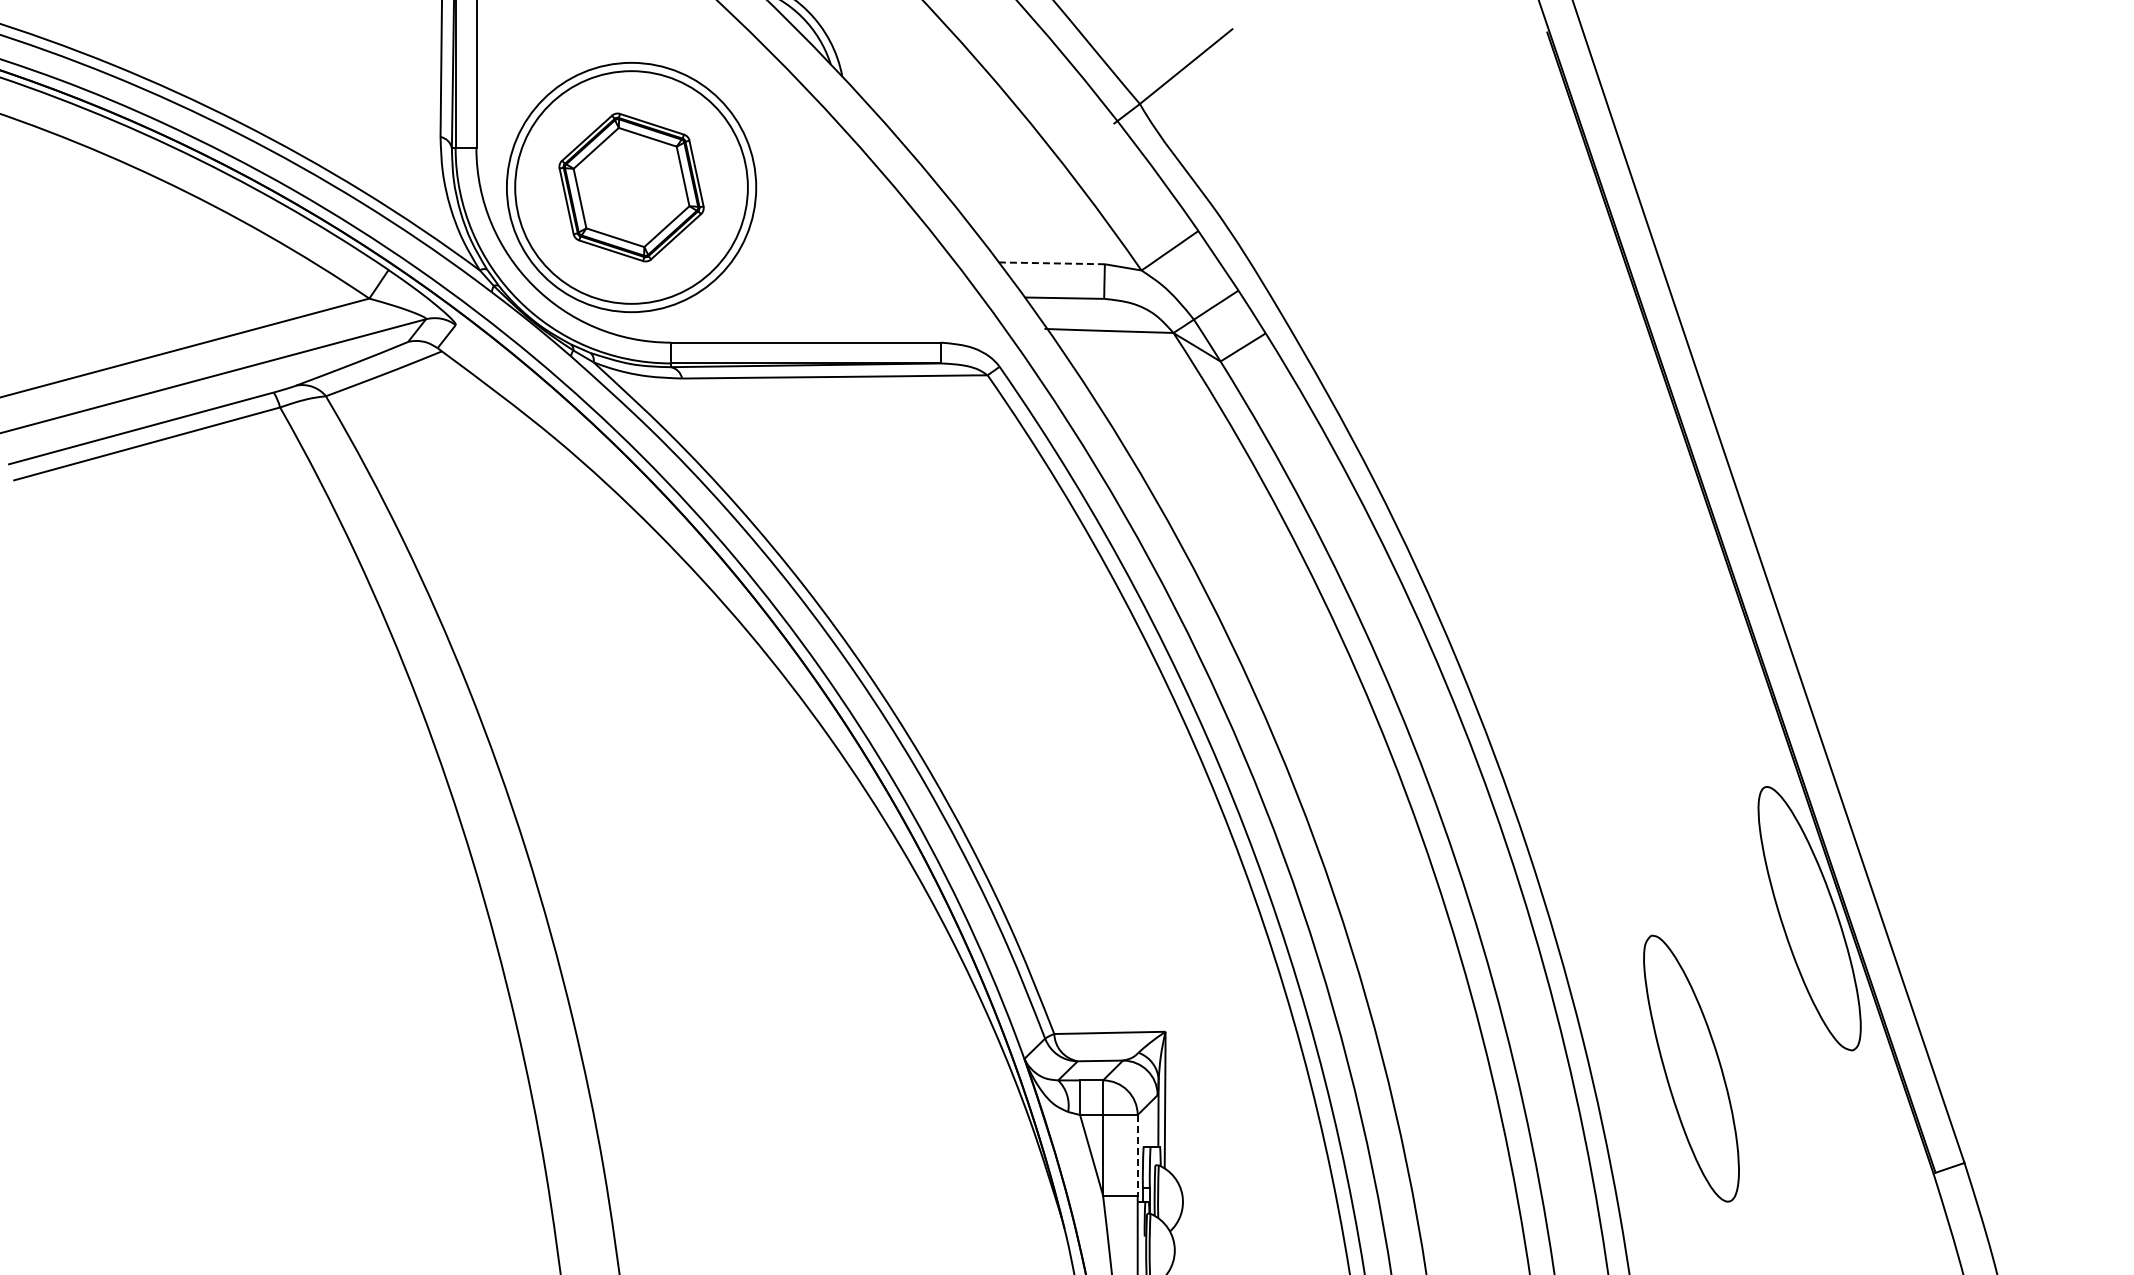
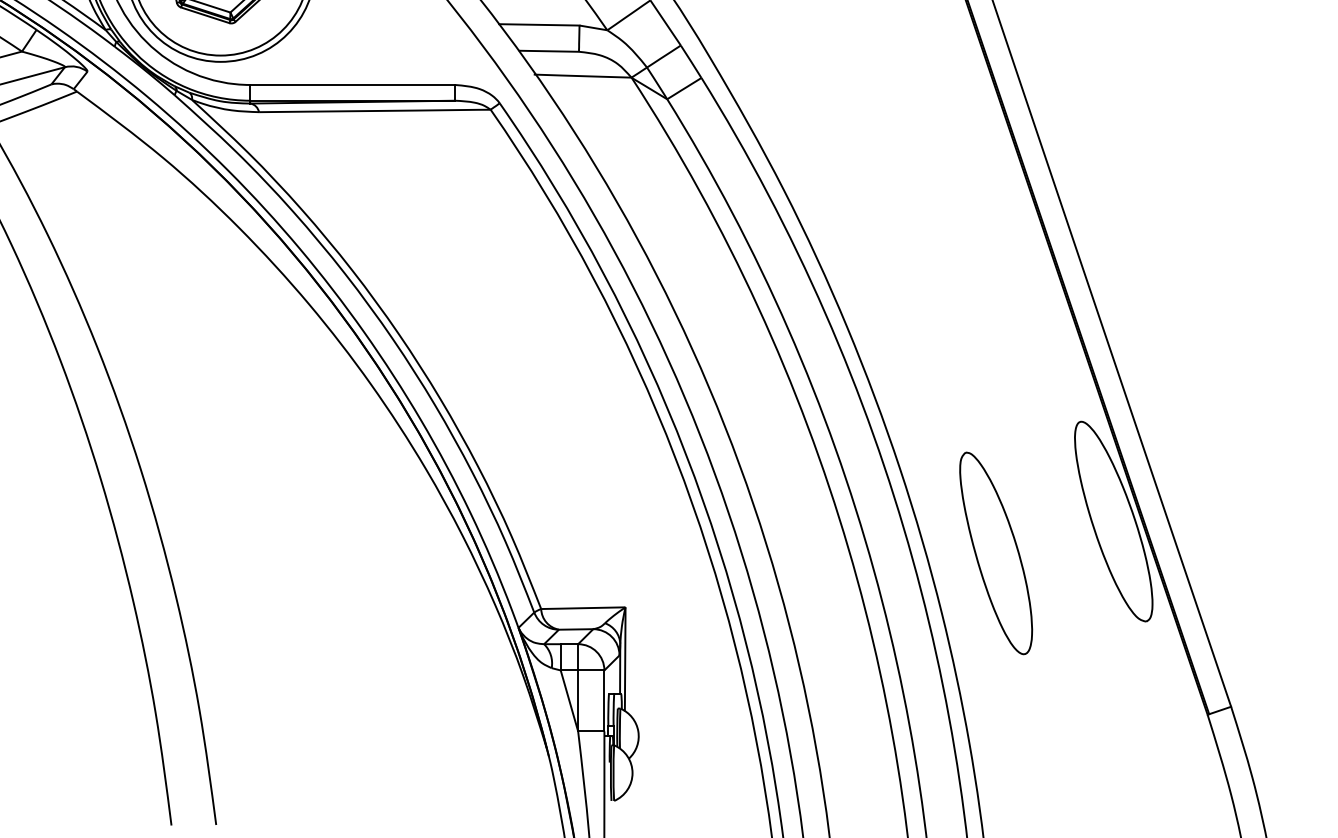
line: (1051, 263) -> (539, 24), dashed -> solid
part: (1691, 1068) -> (996, 553), moved
line: (1137, 1155) -> (604, 701), dashed -> solid

